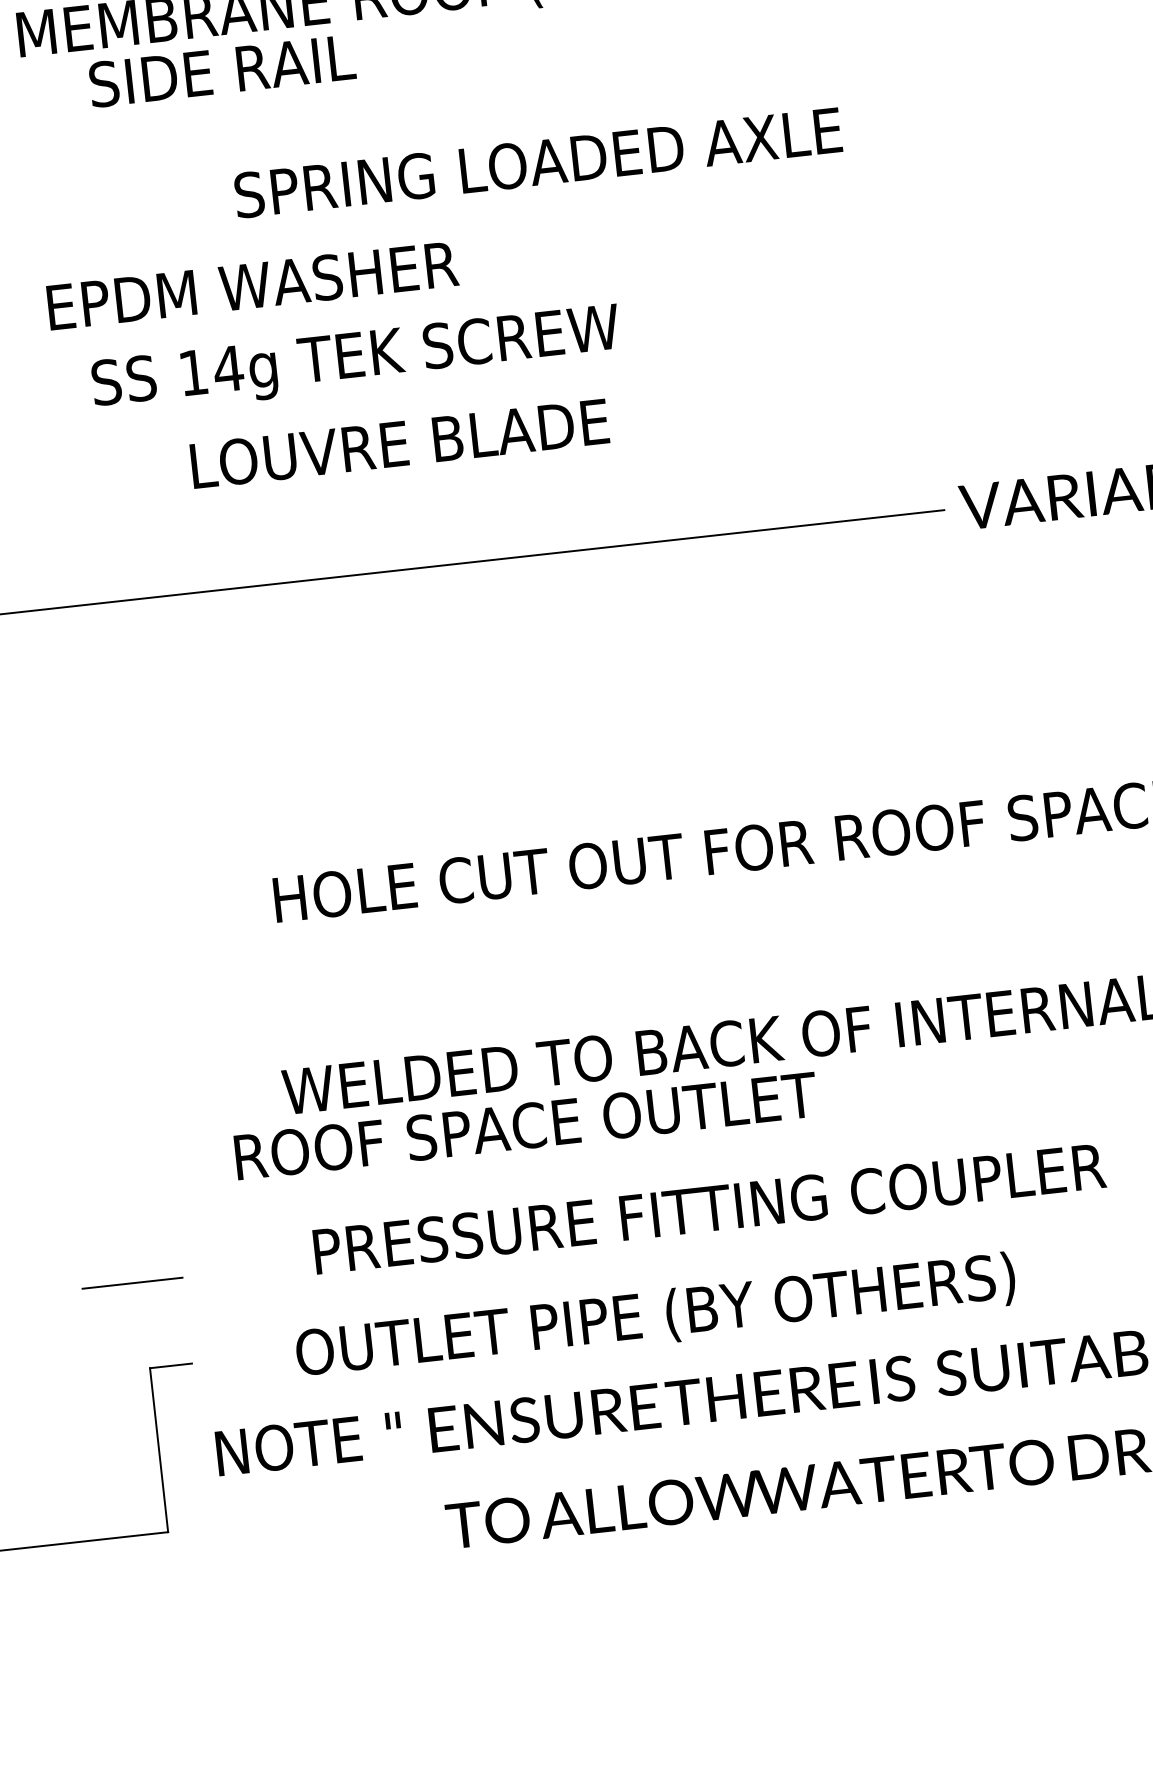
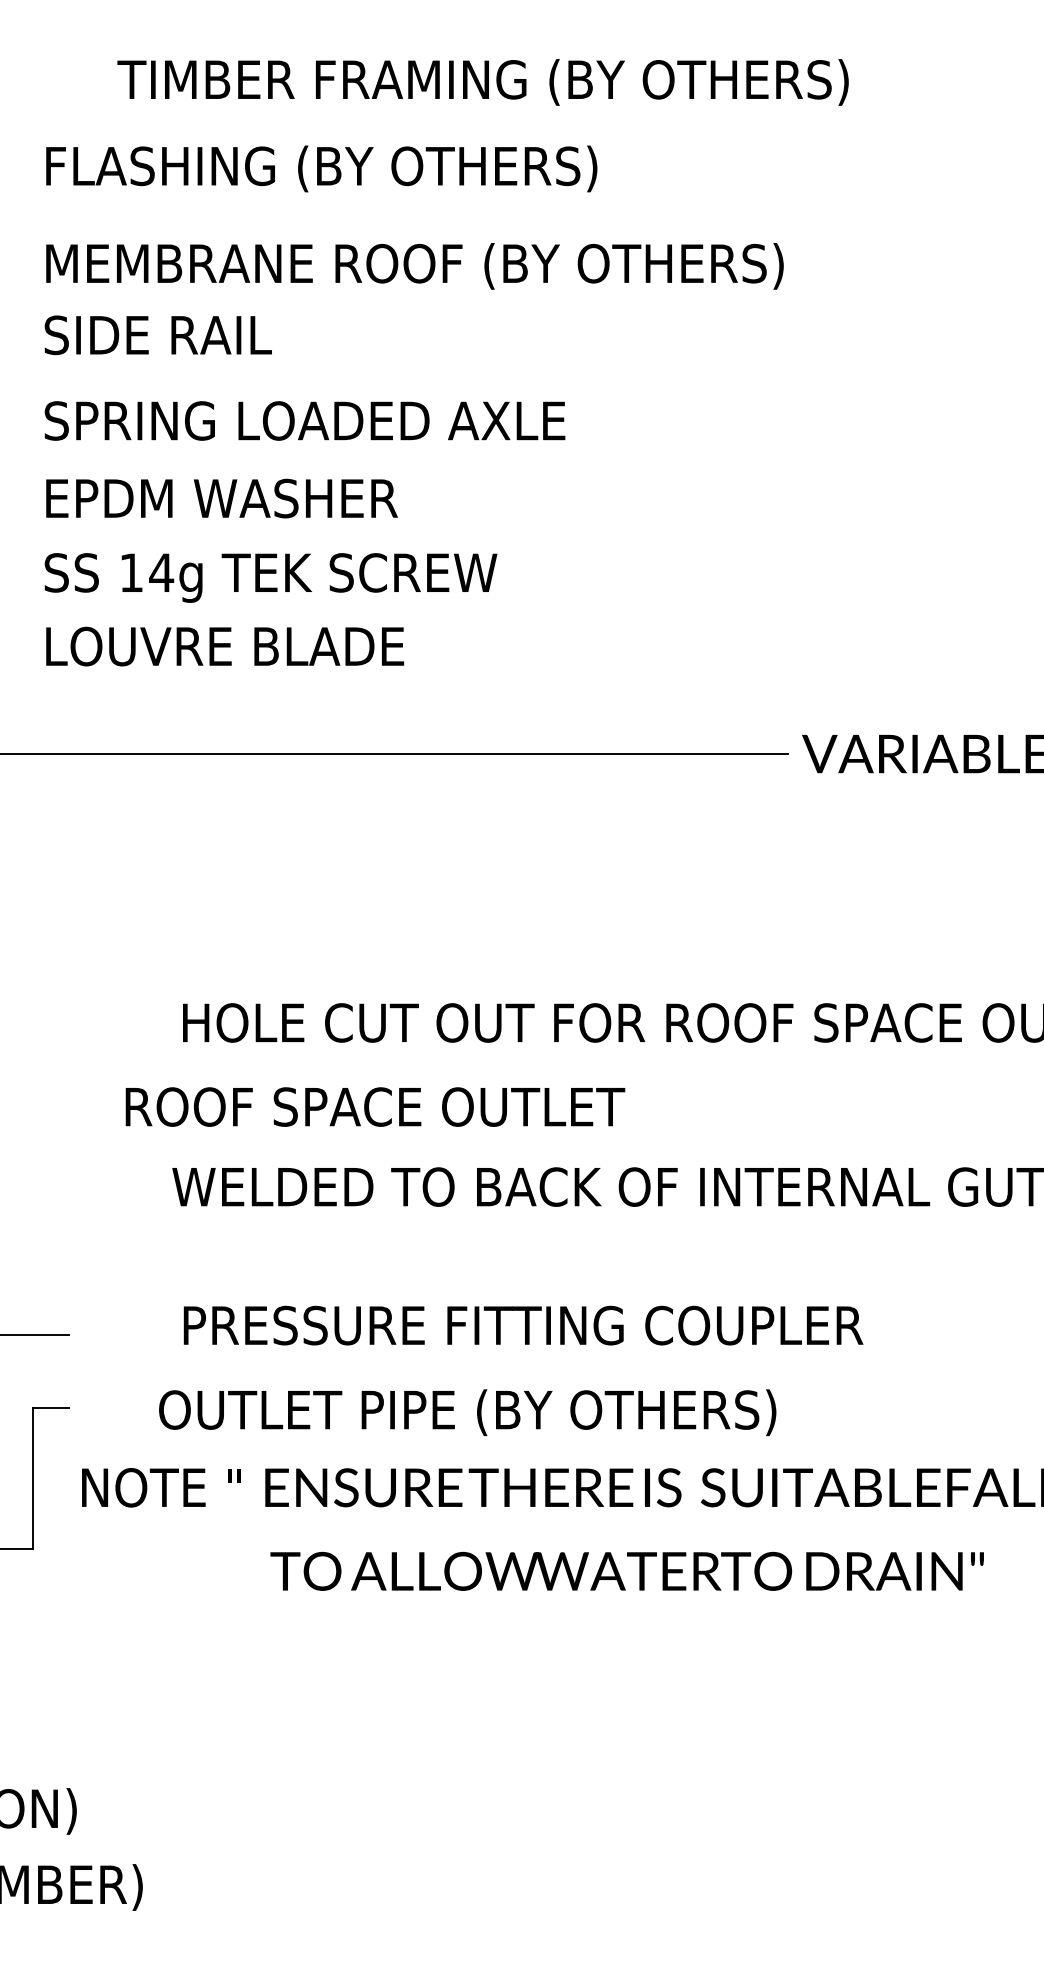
text: (221, 71) -> (157, 335), moved
text: (537, 162) -> (304, 420), moved
text: (355, 360) -> (270, 577), moved
text: (400, 443) -> (225, 646), moved
text: (526, 1125) -> (375, 1106), moved

